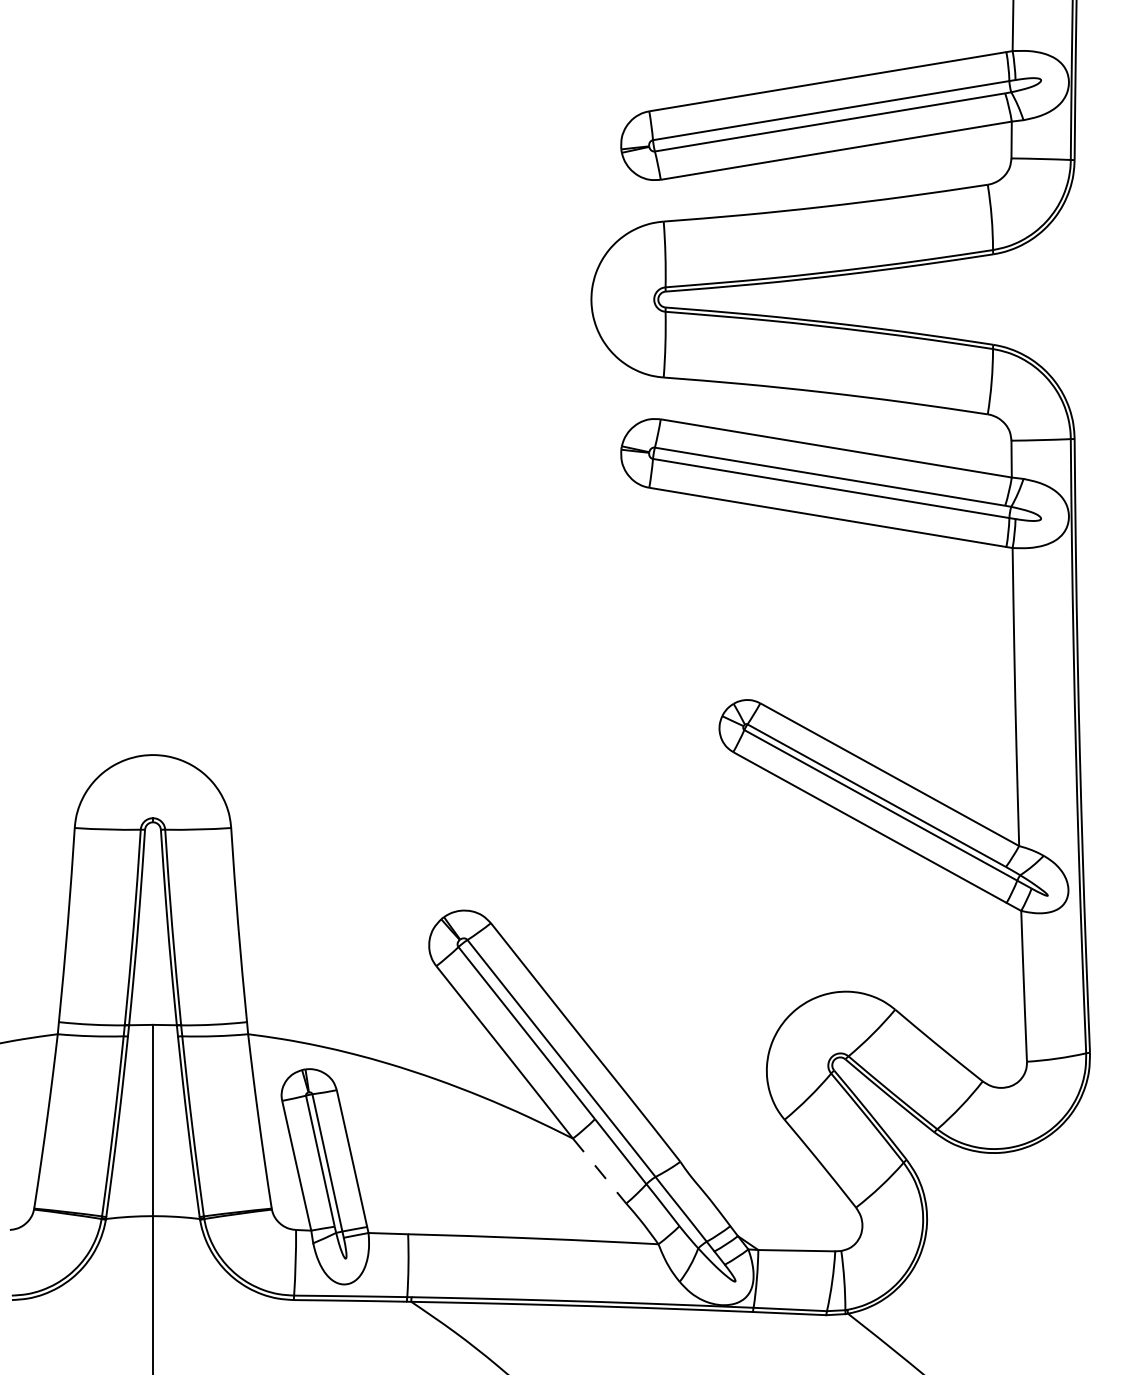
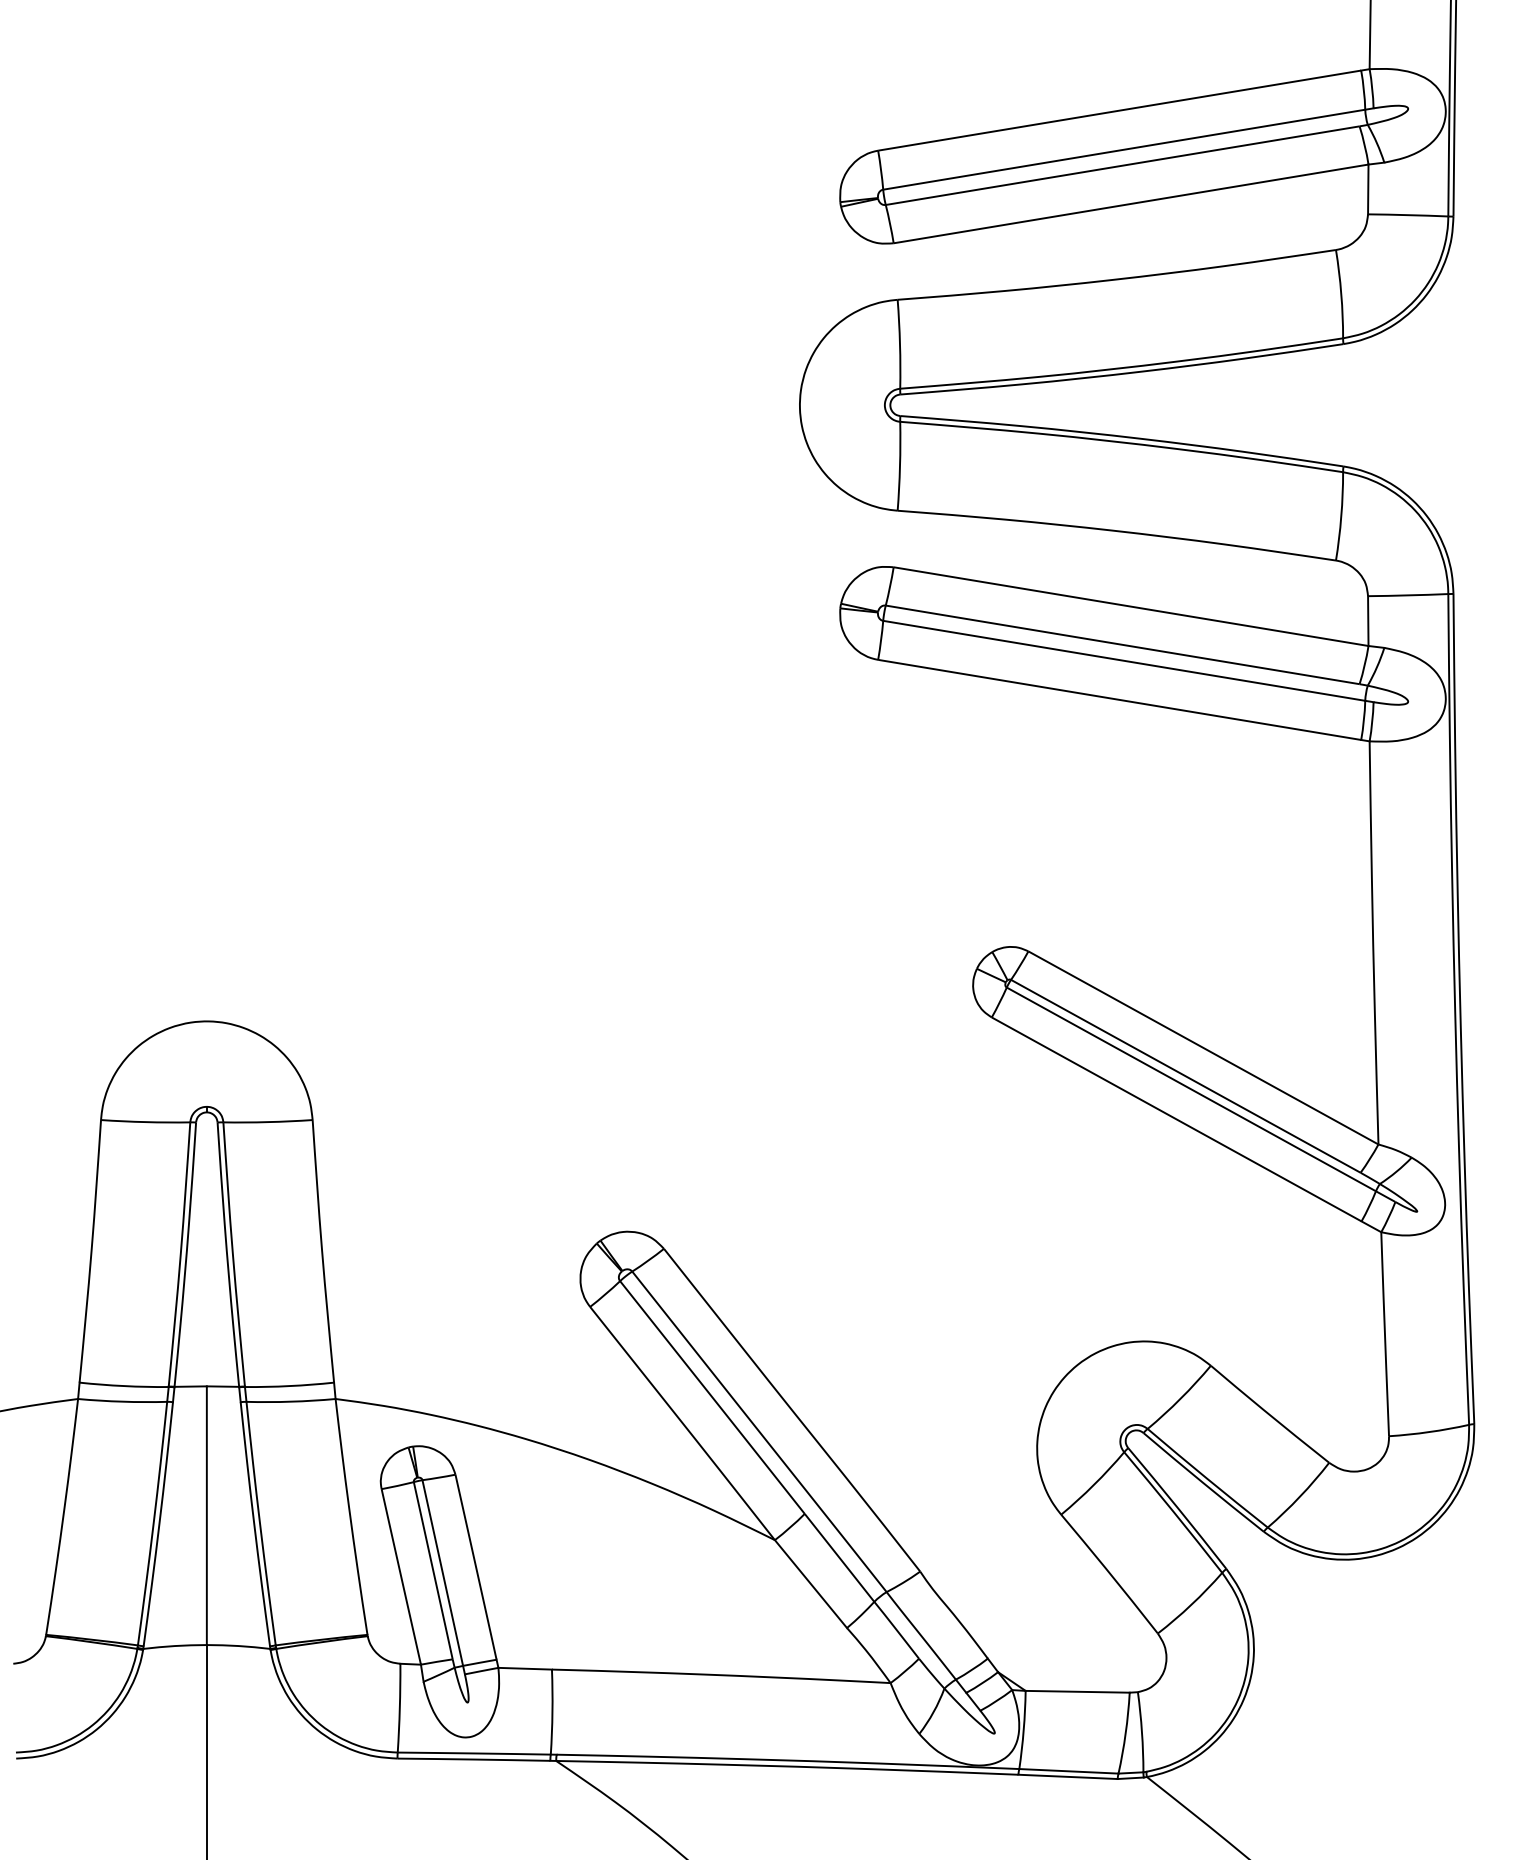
line: (599, 1171) -> (810, 1584), dashed -> solid

